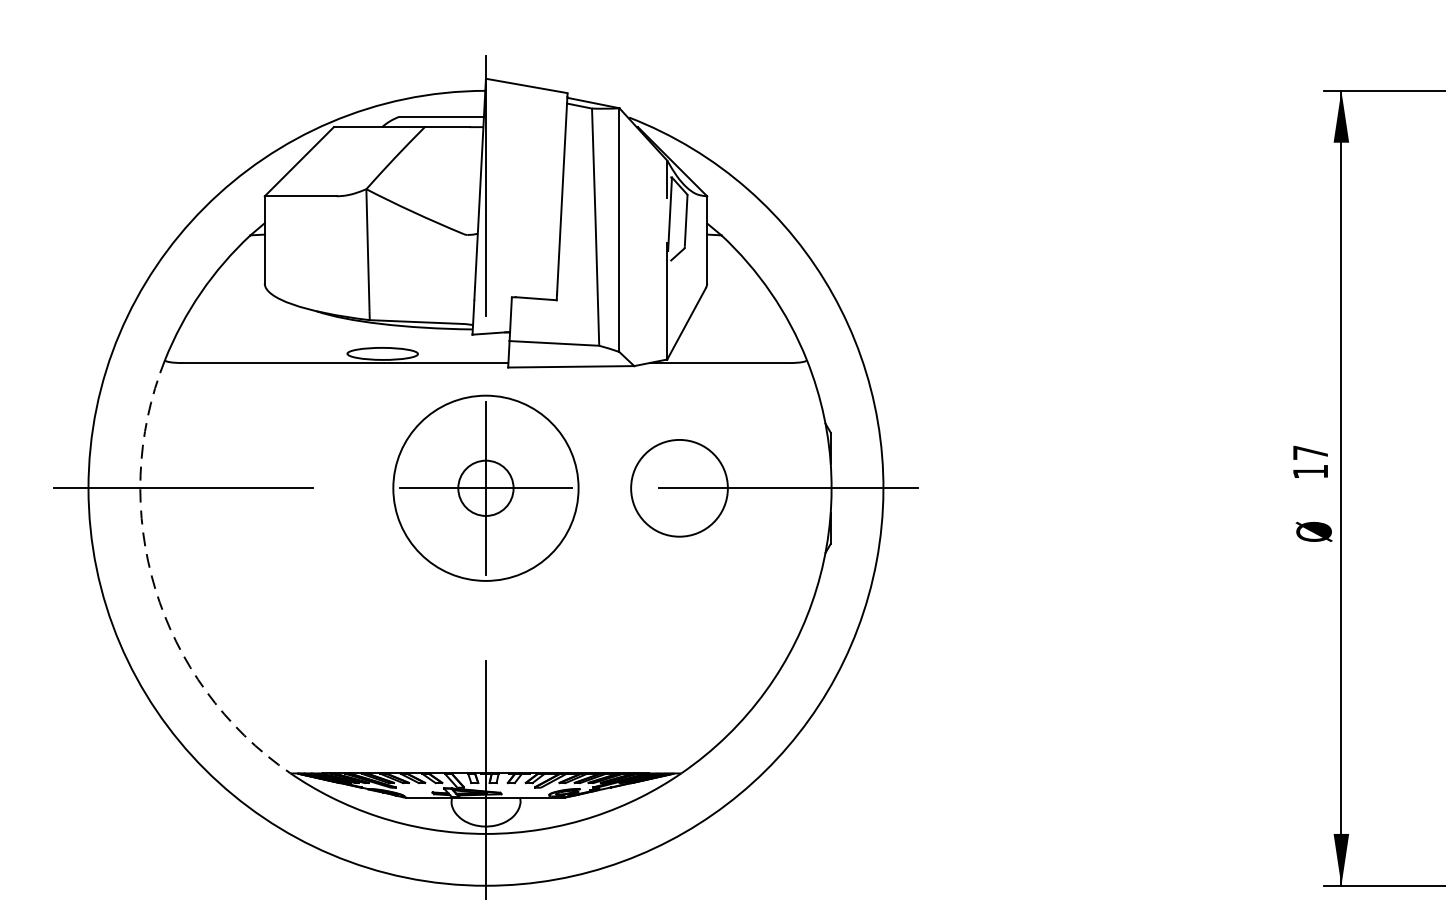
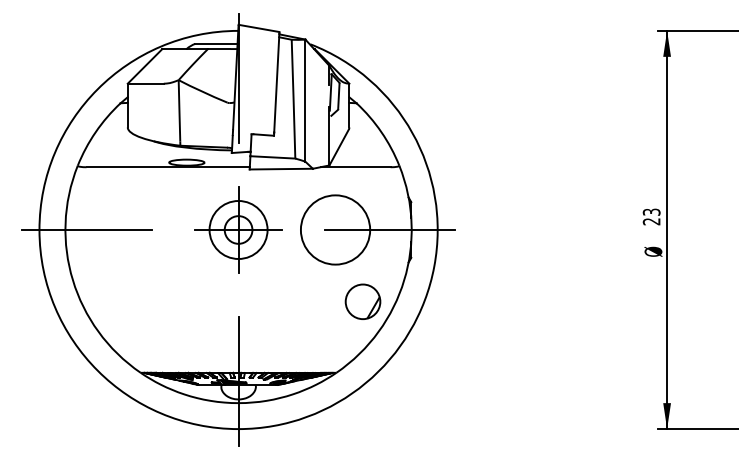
text: (1310, 461) -> (651, 216), 17 -> 23
circle: (485, 487) -> (238, 229), size x0.62
circle: (679, 487) -> (335, 229), size x1.43
arc: (154, 589) -> (72, 280), dashed -> solid
part: (733, 631) -> (362, 301), added

